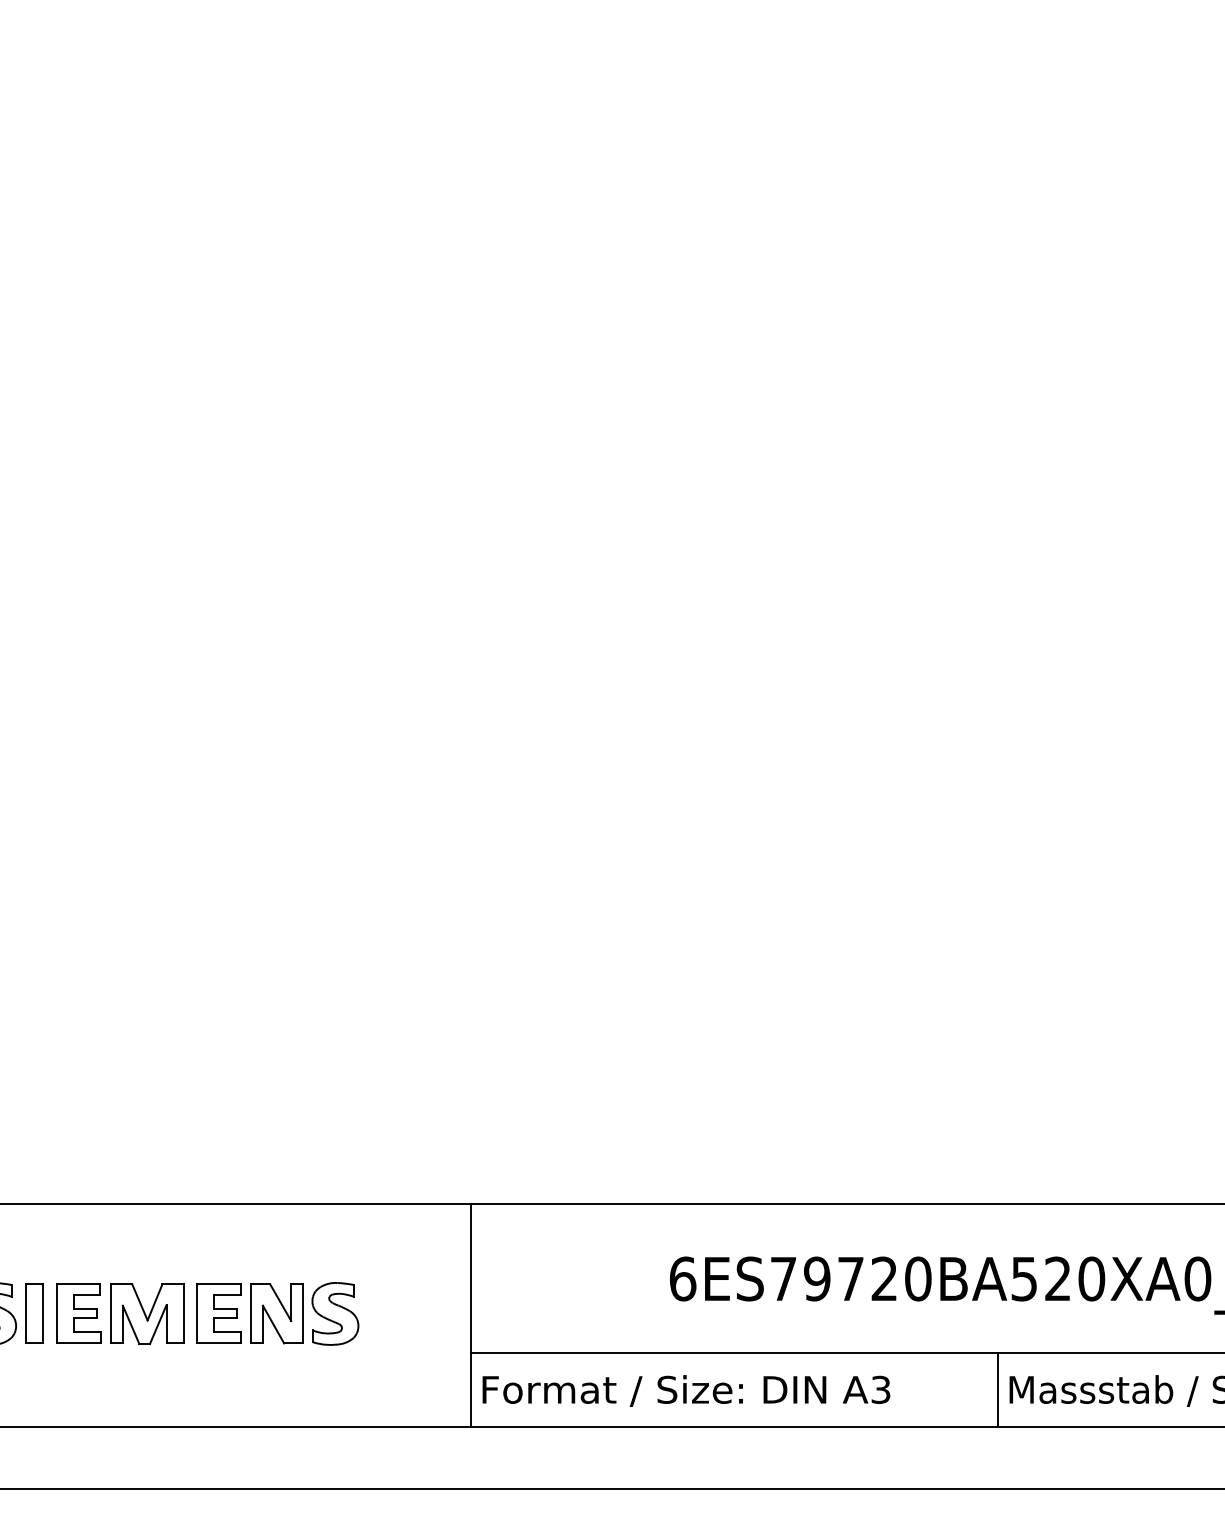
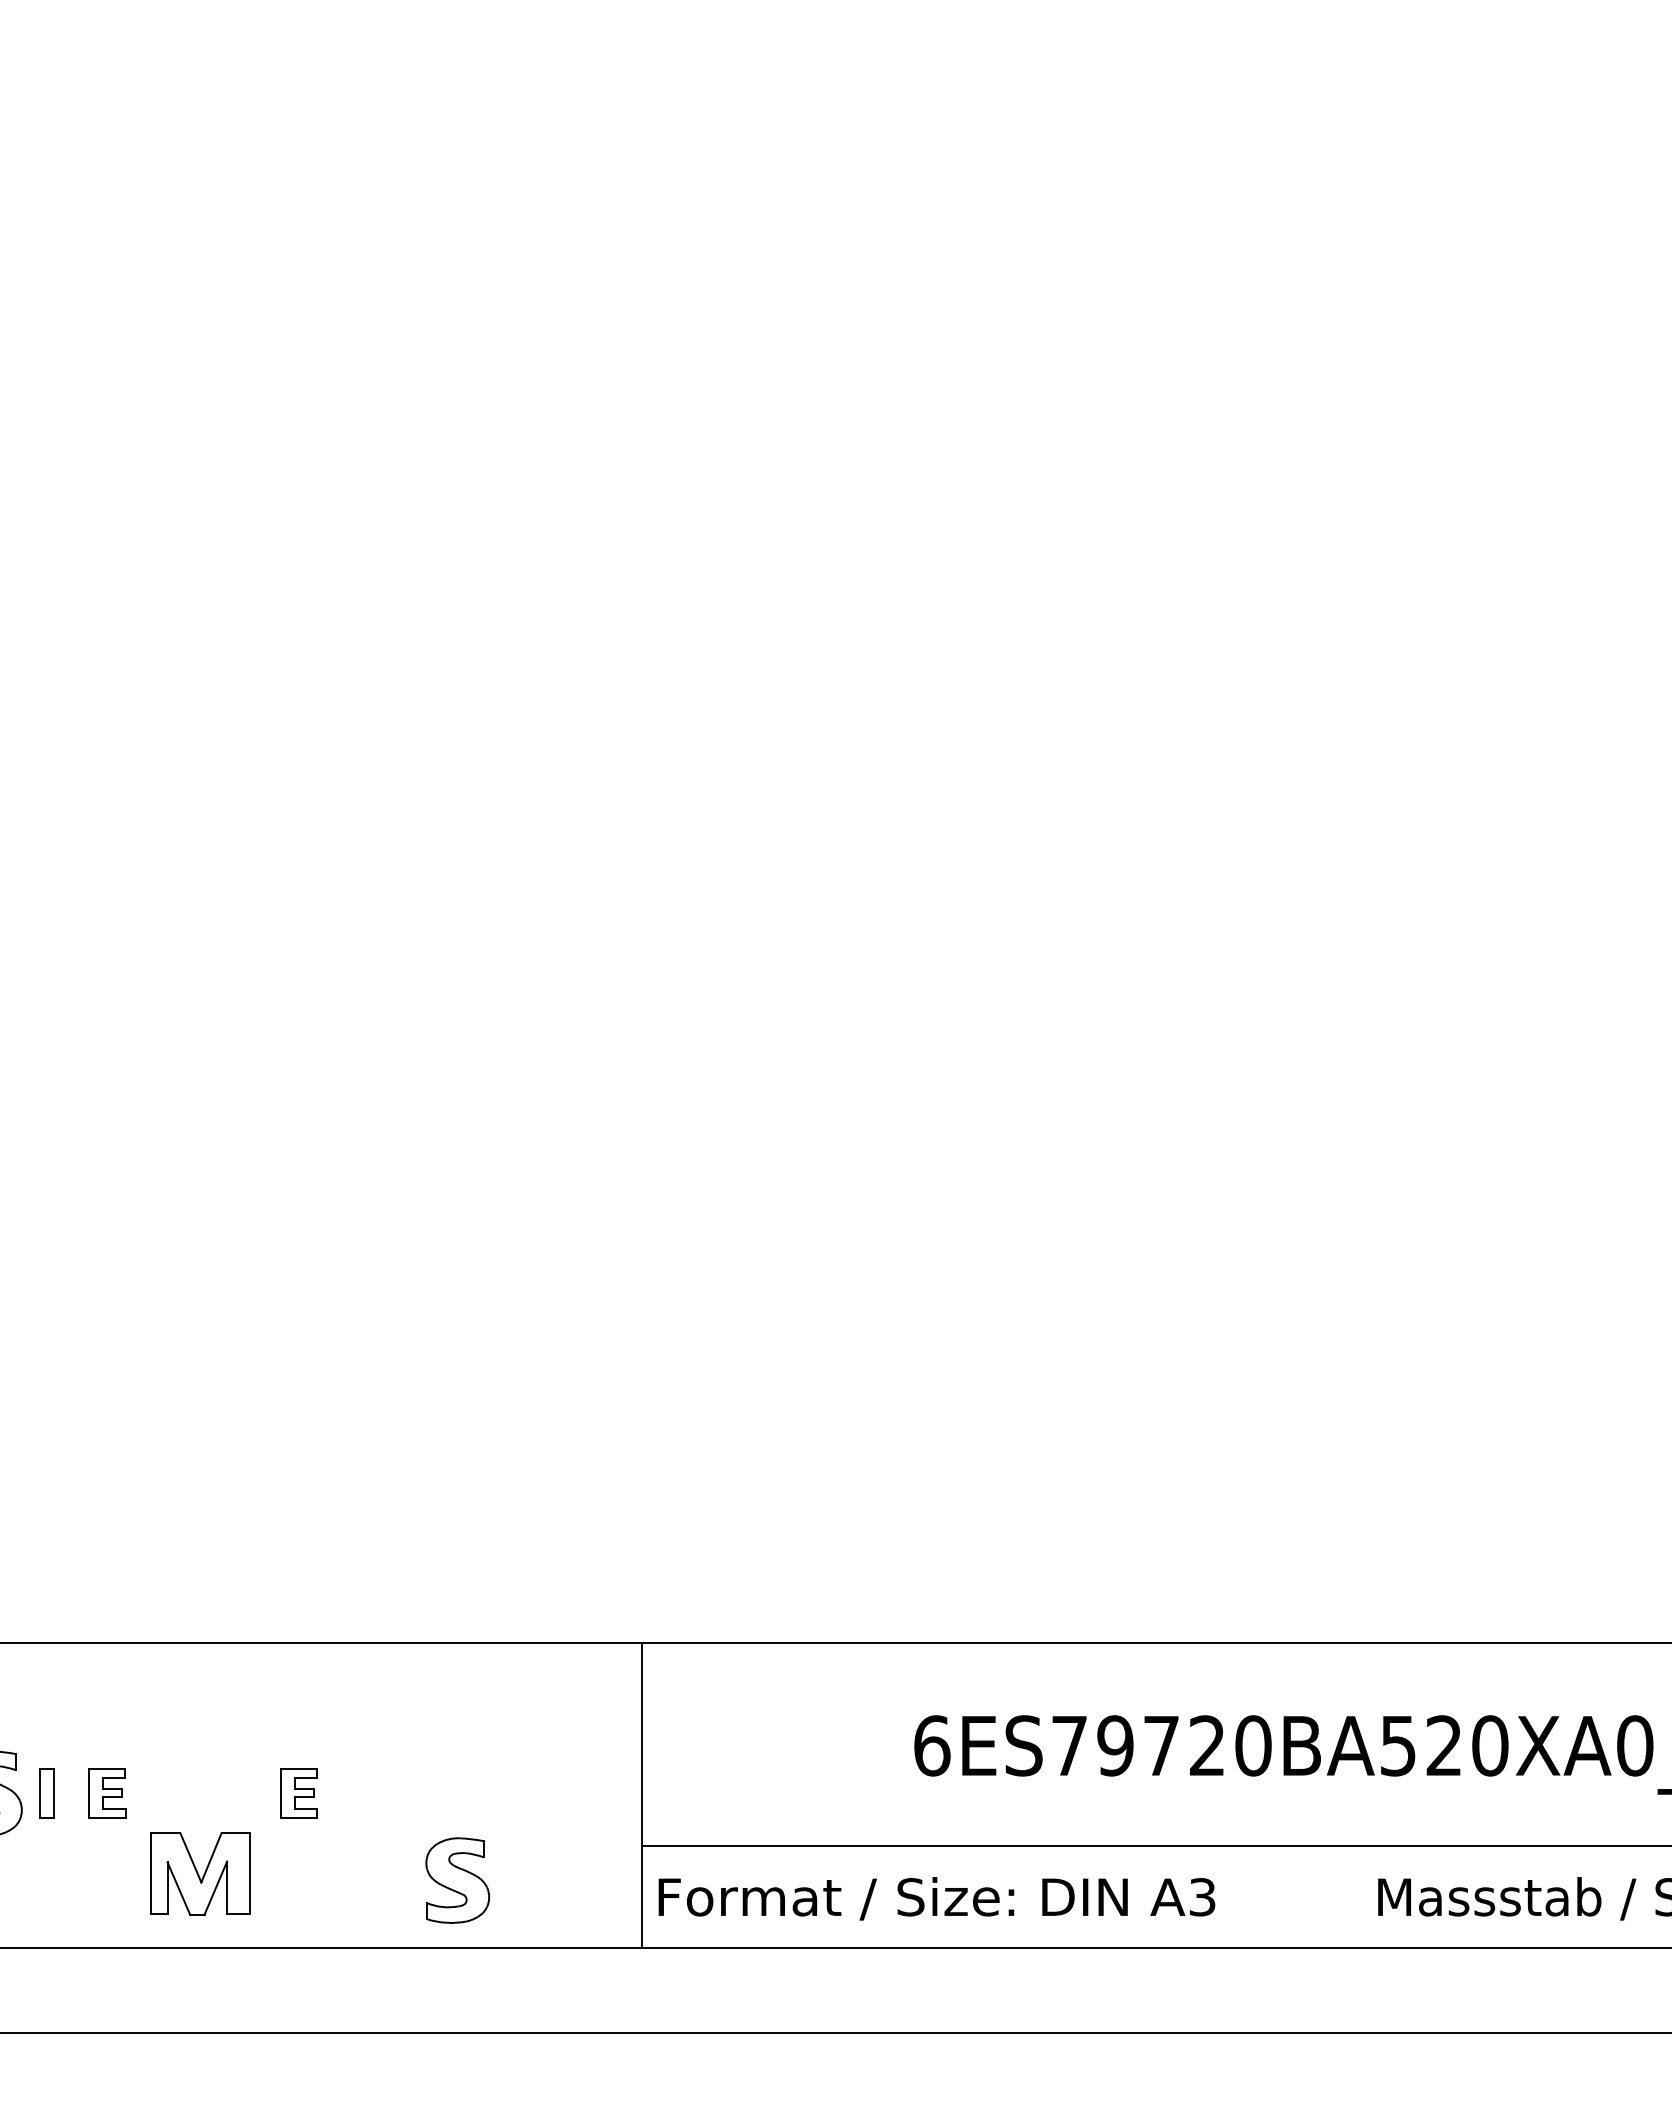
part: (34, 1313) -> (46, 1793), size x0.6
part: (78, 1313) -> (107, 1793), size x0.6
part: (146, 1313) -> (200, 1873), moved
part: (218, 1313) -> (298, 1793), size x0.6
part: (277, 1313) -> (378, 1793), removed
part: (335, 1313) -> (457, 1880), moved
line: (998, 1390) -> (1362, 1897), removed

